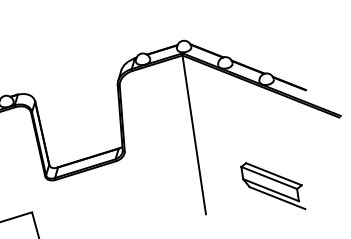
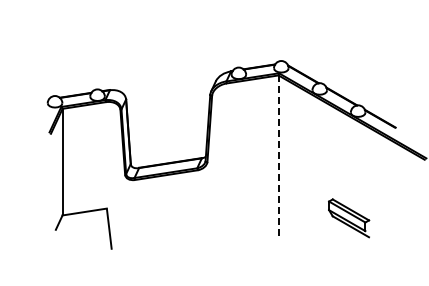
line: (194, 134) -> (278, 155), solid -> dashed
part: (272, 186) -> (348, 218), size x0.7

